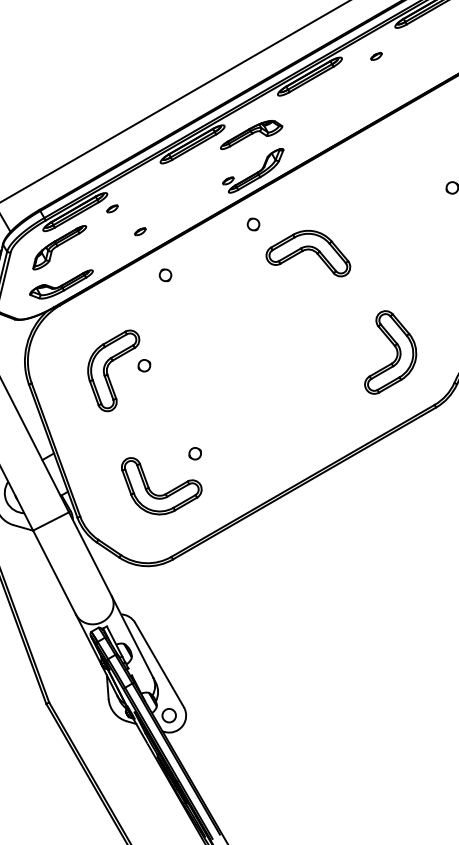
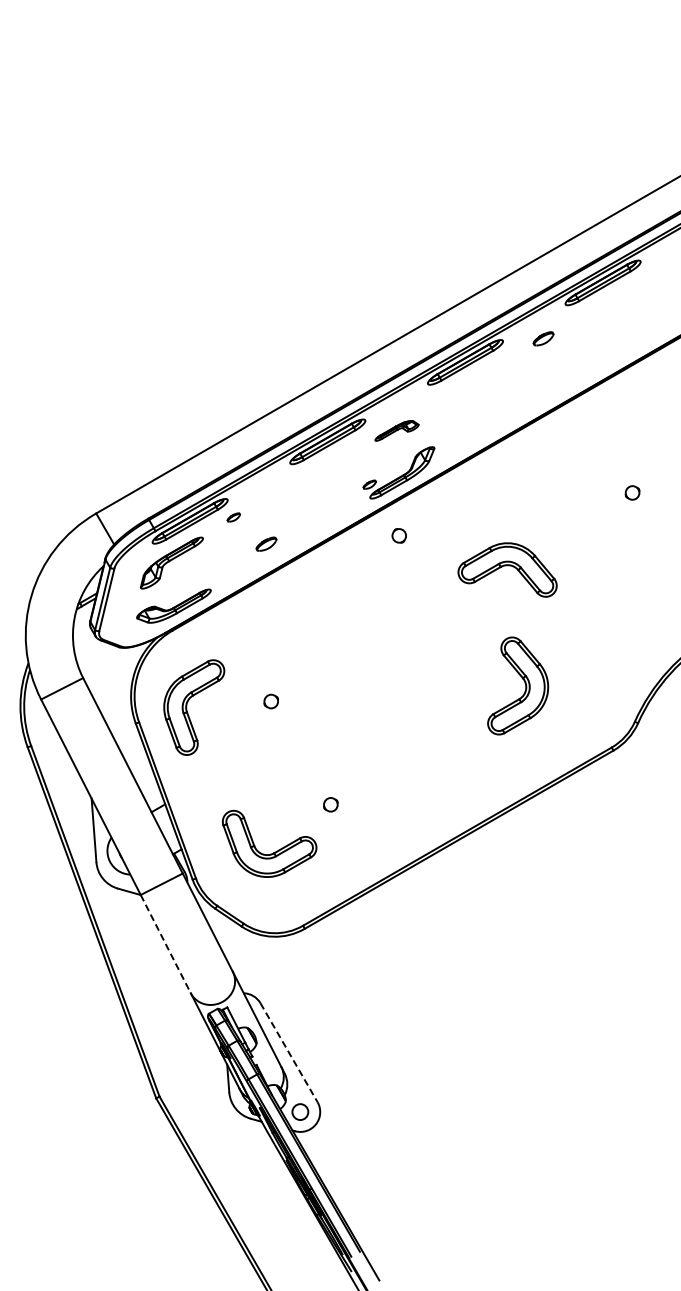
part: (376, 56) -> (543, 338), size x1.6
part: (251, 134) -> (396, 430), size x0.6
part: (140, 231) -> (266, 544), size x1.6
part: (308, 253) -> (507, 569), moved
part: (165, 275) -> (295, 595), removed
part: (396, 350) -> (524, 683), moved
part: (107, 370) -> (187, 707), moved
part: (165, 493) -> (273, 852), moved
line: (55, 572) -> (166, 944), solid -> dashed
line: (159, 665) -> (289, 1053), solid -> dashed

